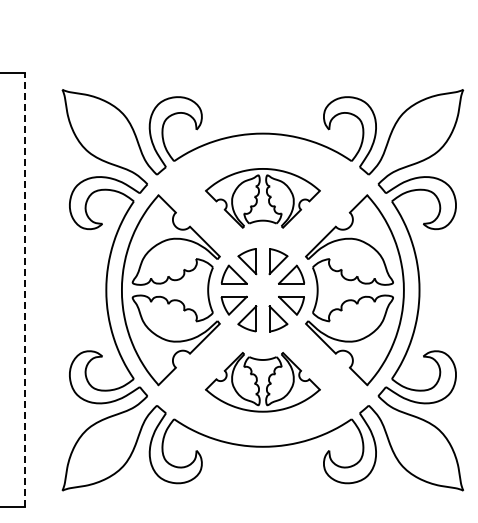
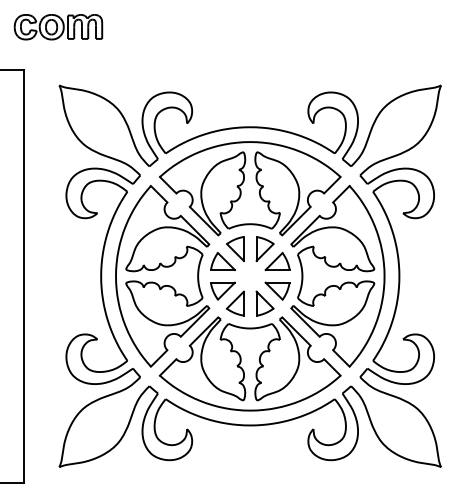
part: (61, 28) -> (58, 27), added
part: (262, 198) -> (249, 189), size x1.67
line: (25, 289) -> (24, 275), dashed -> solid
part: (262, 382) -> (249, 364), size x1.67

